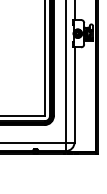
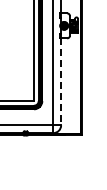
line: (74, 94) -> (61, 81), solid -> dashed

